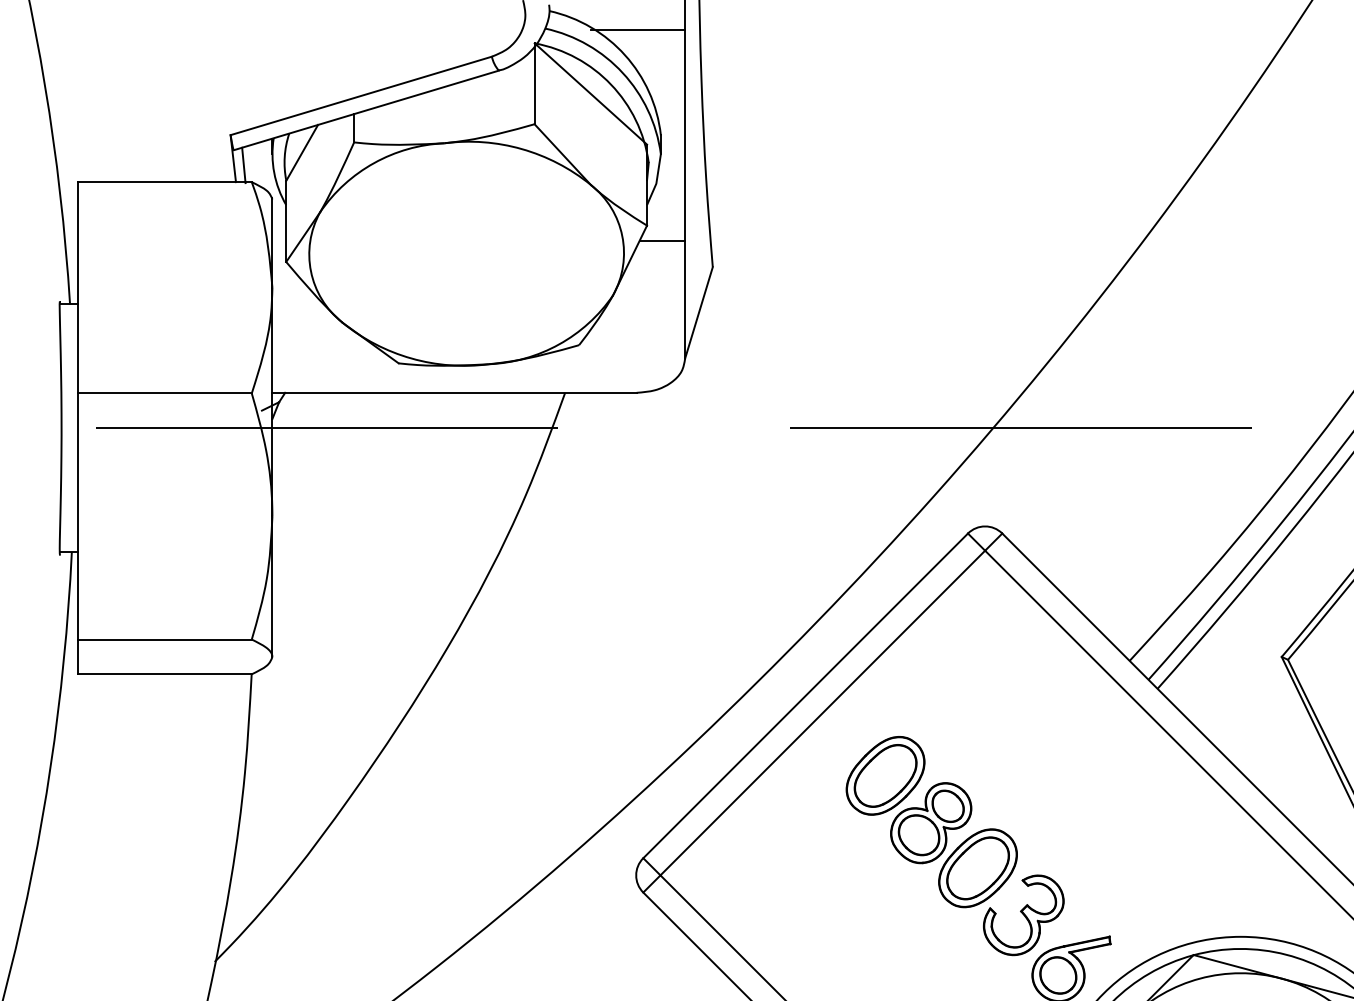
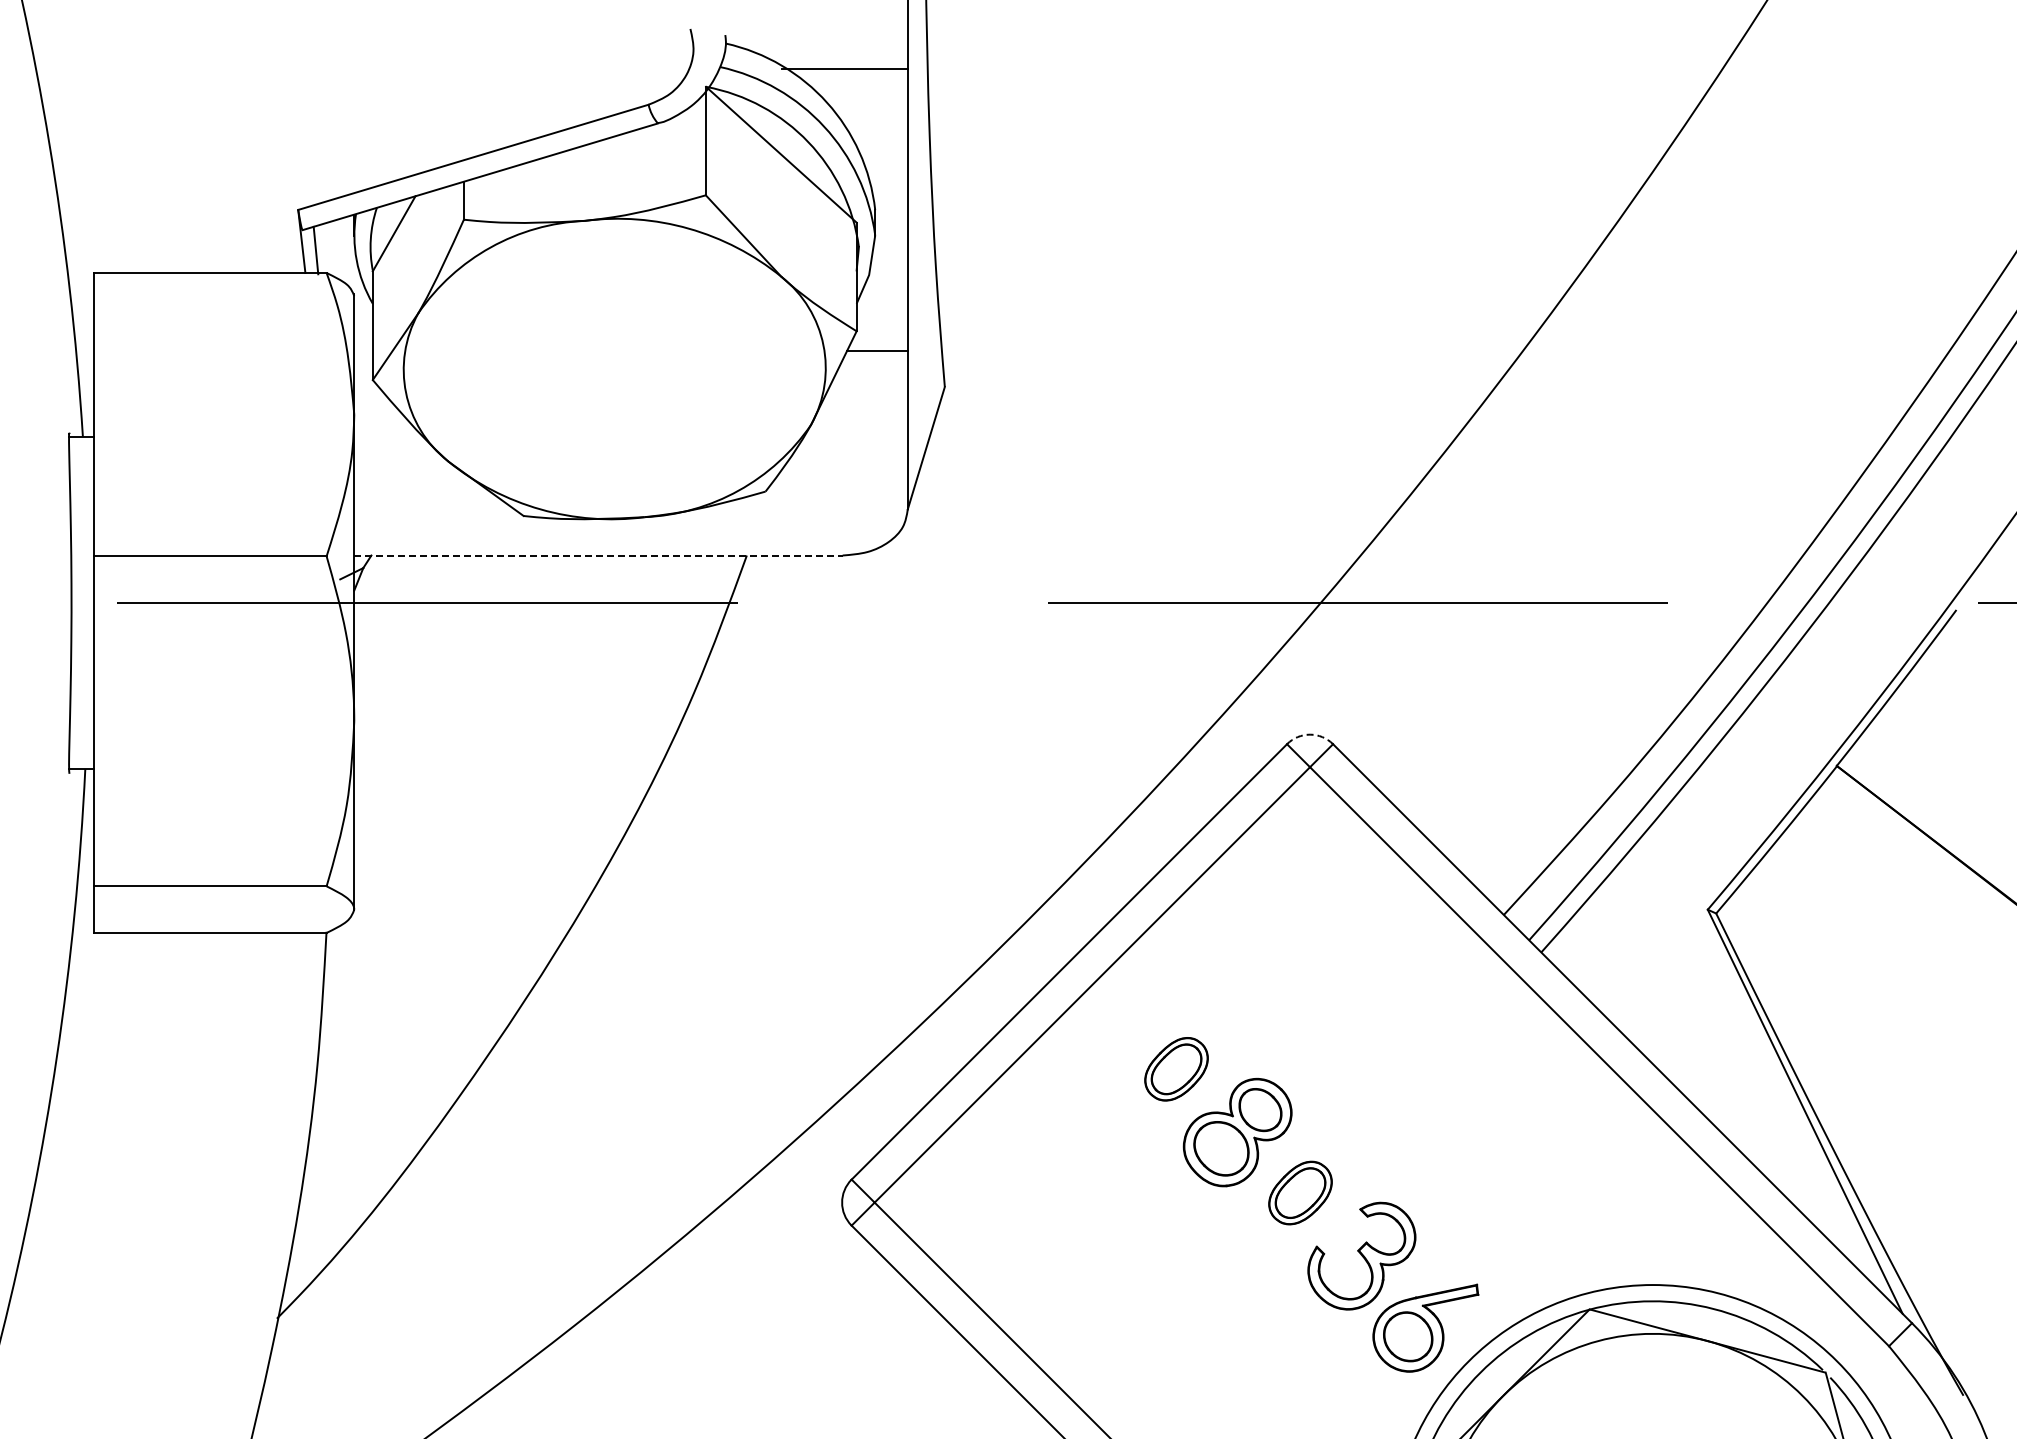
line: (454, 392) -> (598, 555), solid -> dashed
arc: (985, 526) -> (1310, 734), solid -> dashed
part: (885, 776) -> (1176, 1069), size x0.6
part: (978, 867) -> (1300, 1192), size x0.6

